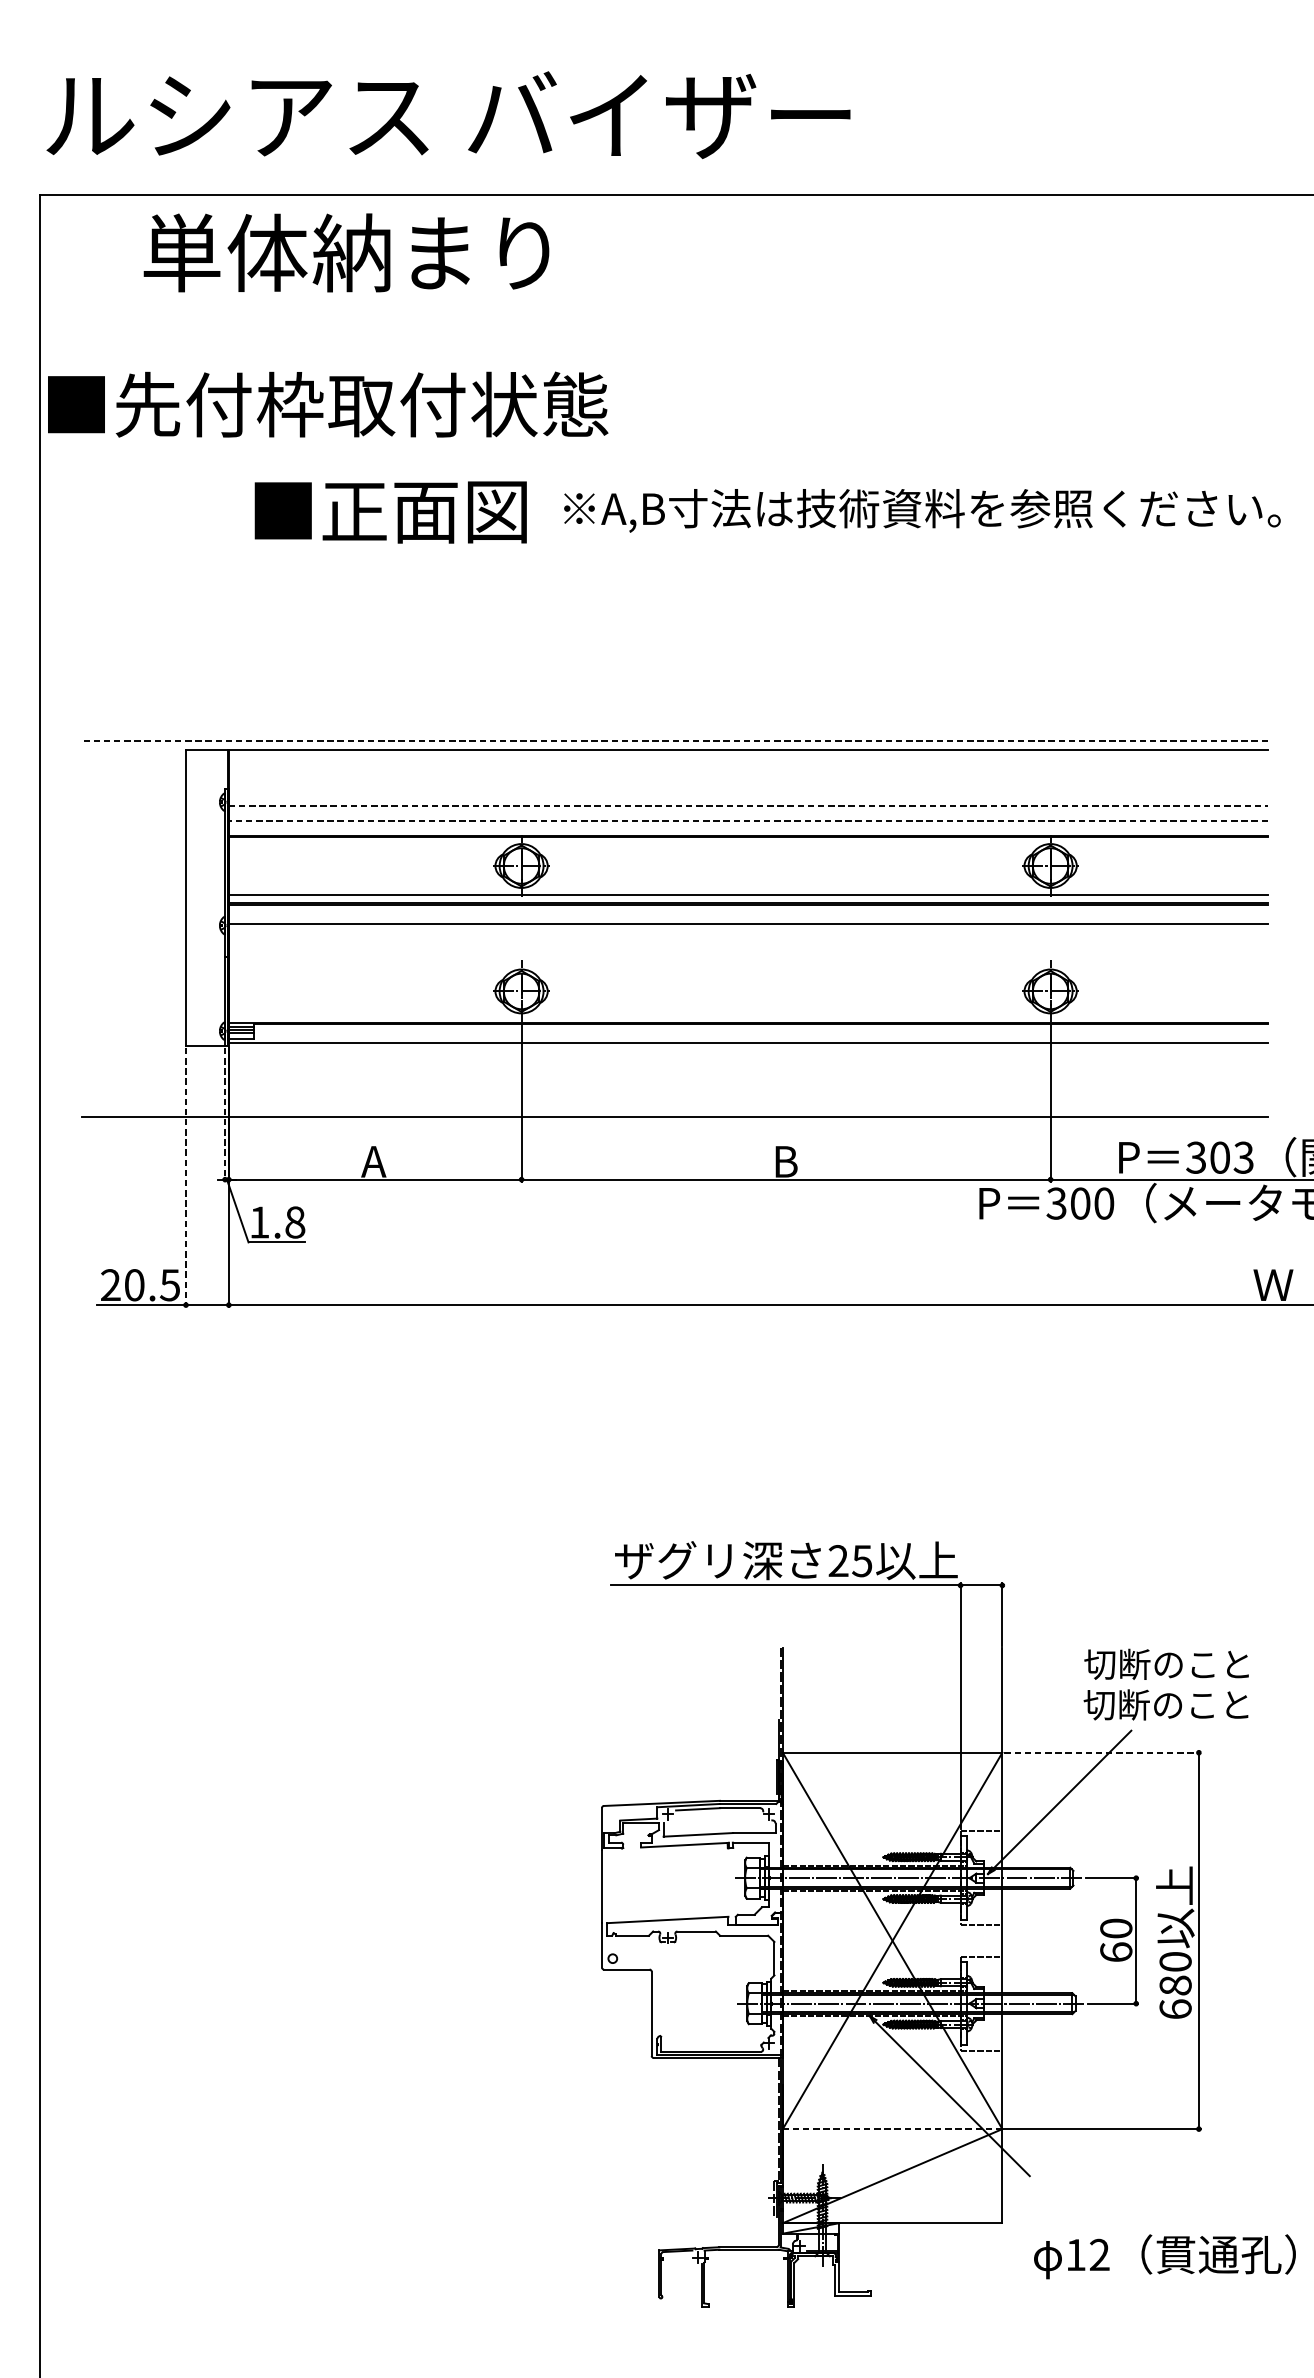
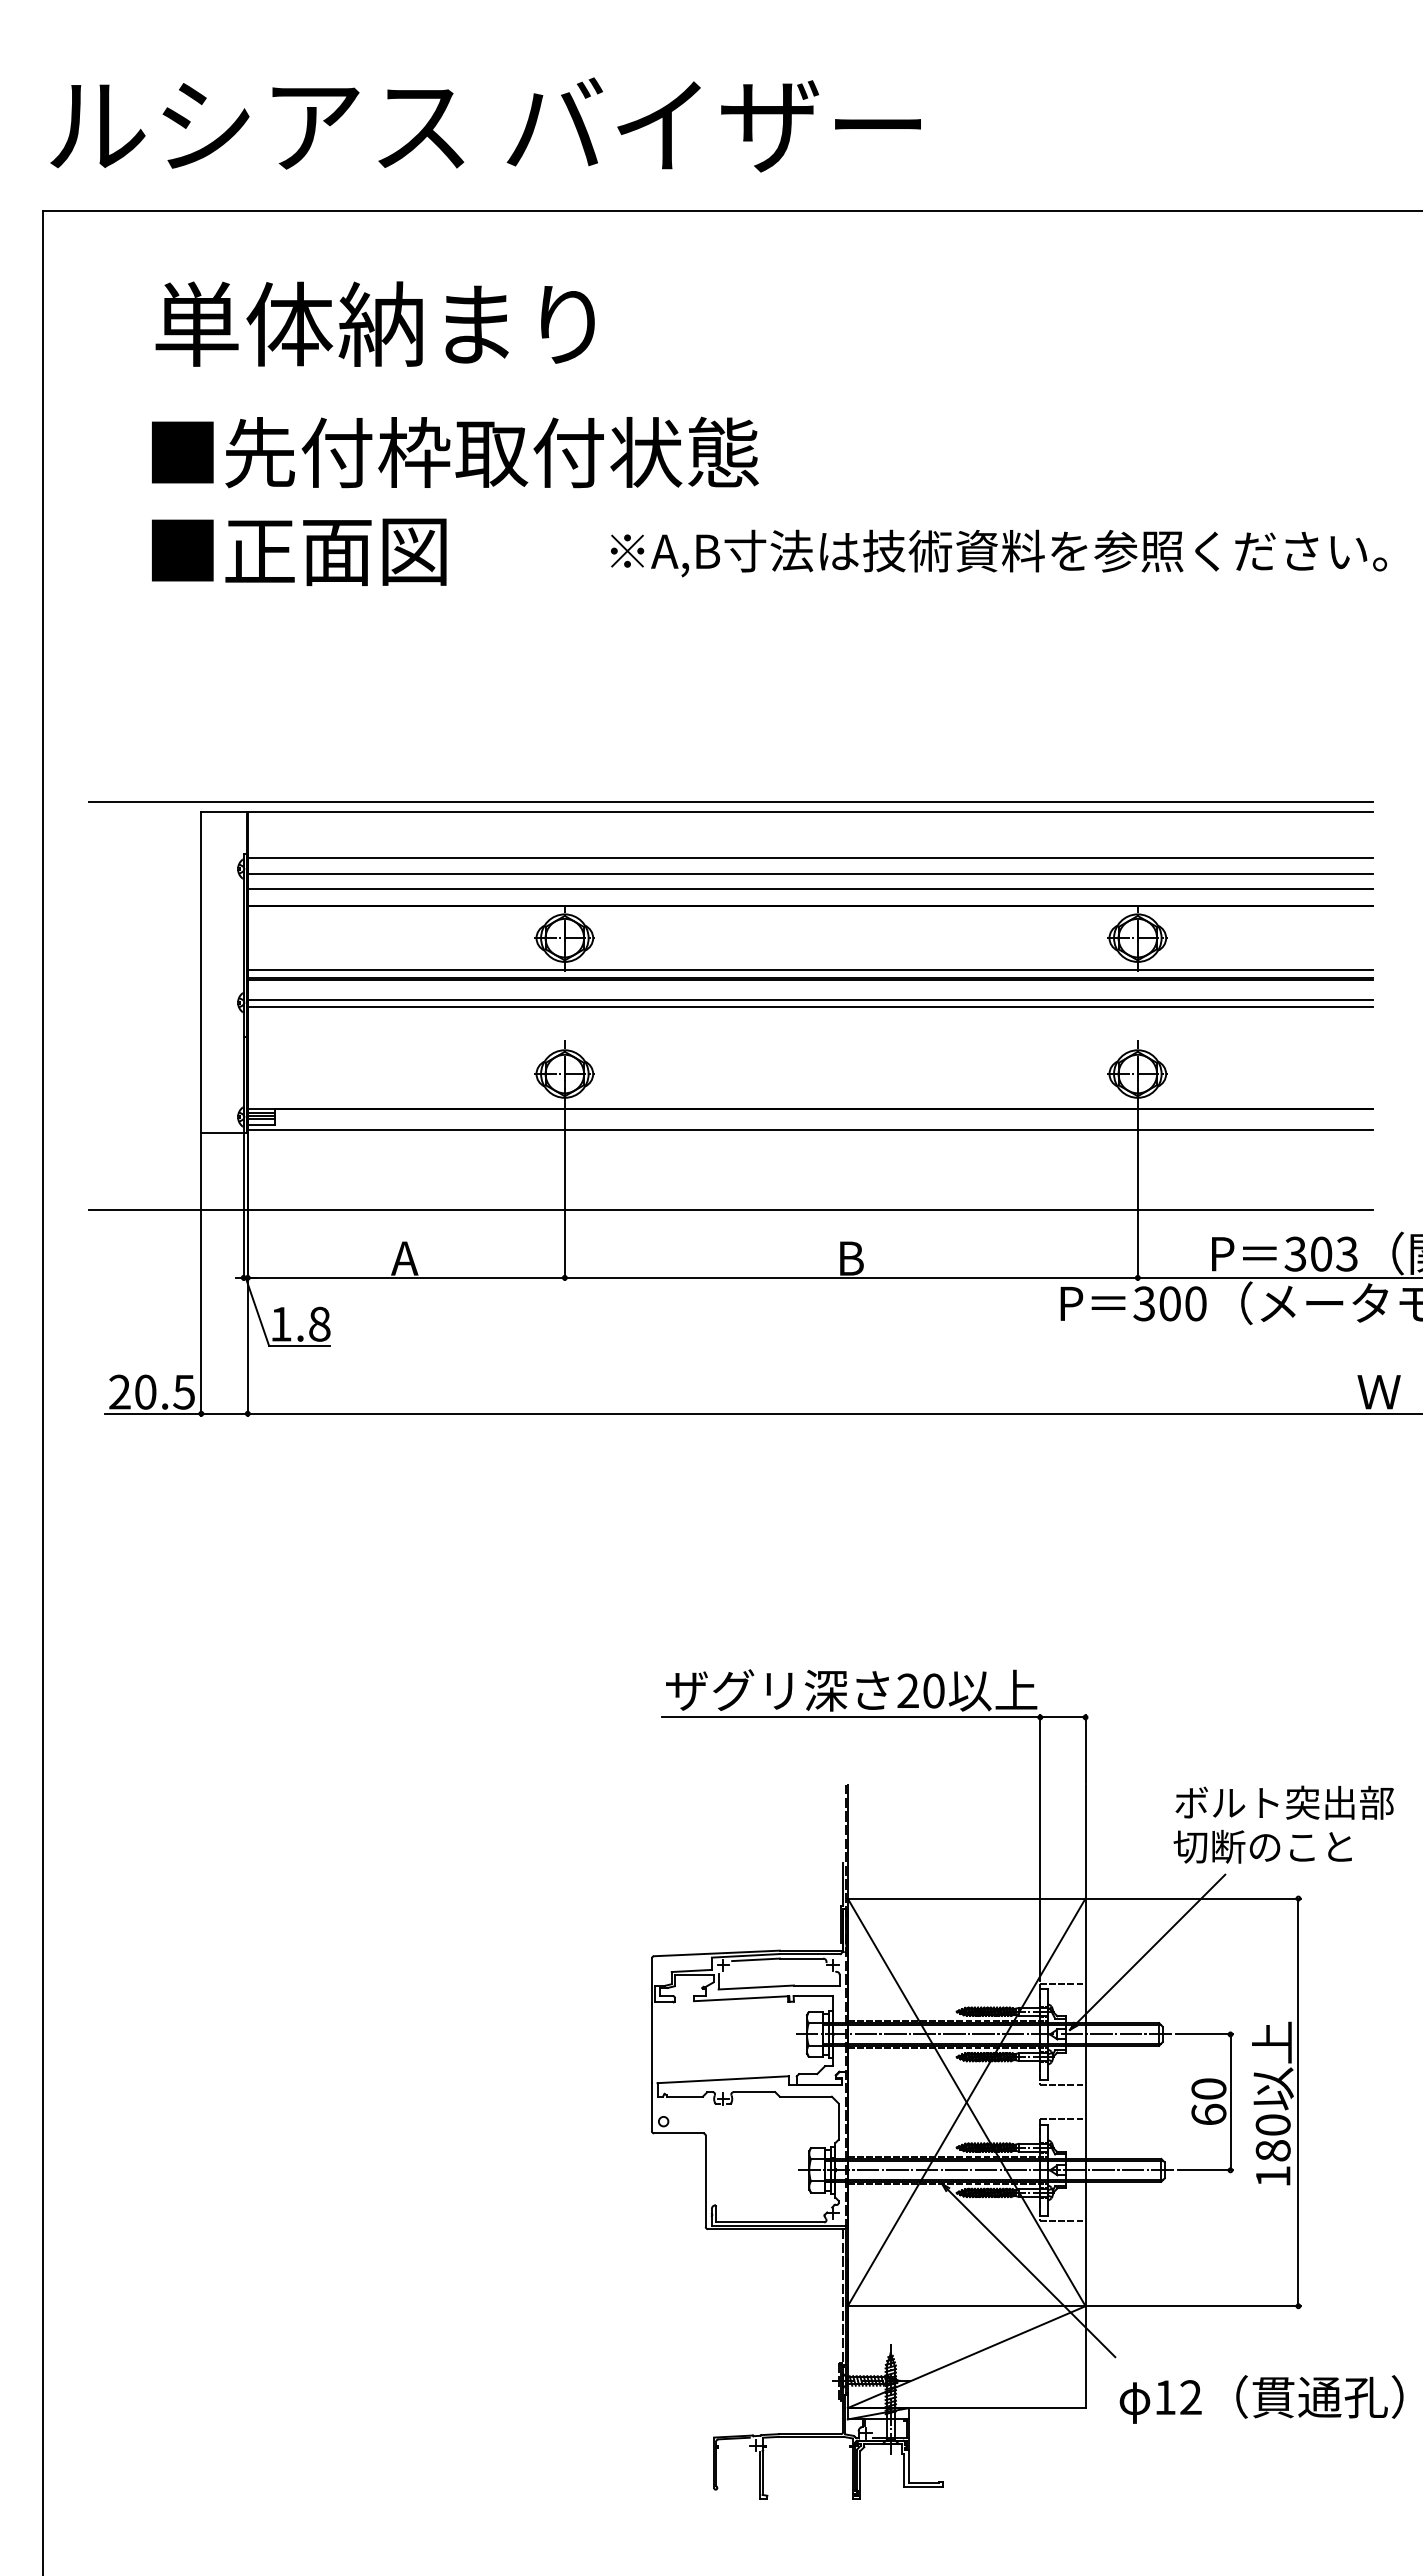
text: (345, 252) -> (374, 323), moved
text: (328, 404) -> (455, 452), moved
text: (391, 511) -> (299, 551), moved
line: (674, 740) -> (730, 802), dashed -> solid
line: (748, 791) -> (810, 857), added
line: (748, 806) -> (810, 873), dashed -> solid
line: (748, 821) -> (810, 889), dashed -> solid
line: (748, 930) -> (810, 1007), added
line: (224, 1115) -> (243, 1208), dashed -> solid
line: (186, 1178) -> (201, 1276), dashed -> solid
text: (861, 1560) -> (933, 1690), 25 -> 20
text: (1185, 1664) -> (1283, 1802), 切断のこと -> ボルト突出部
line: (1102, 1752) -> (1194, 1898), dashed -> solid
text: (1174, 2008) -> (1272, 2175), 680 -> 180
line: (892, 2129) -> (966, 2306), dashed -> solid
text: (1164, 2256) -> (1261, 2399), moved

